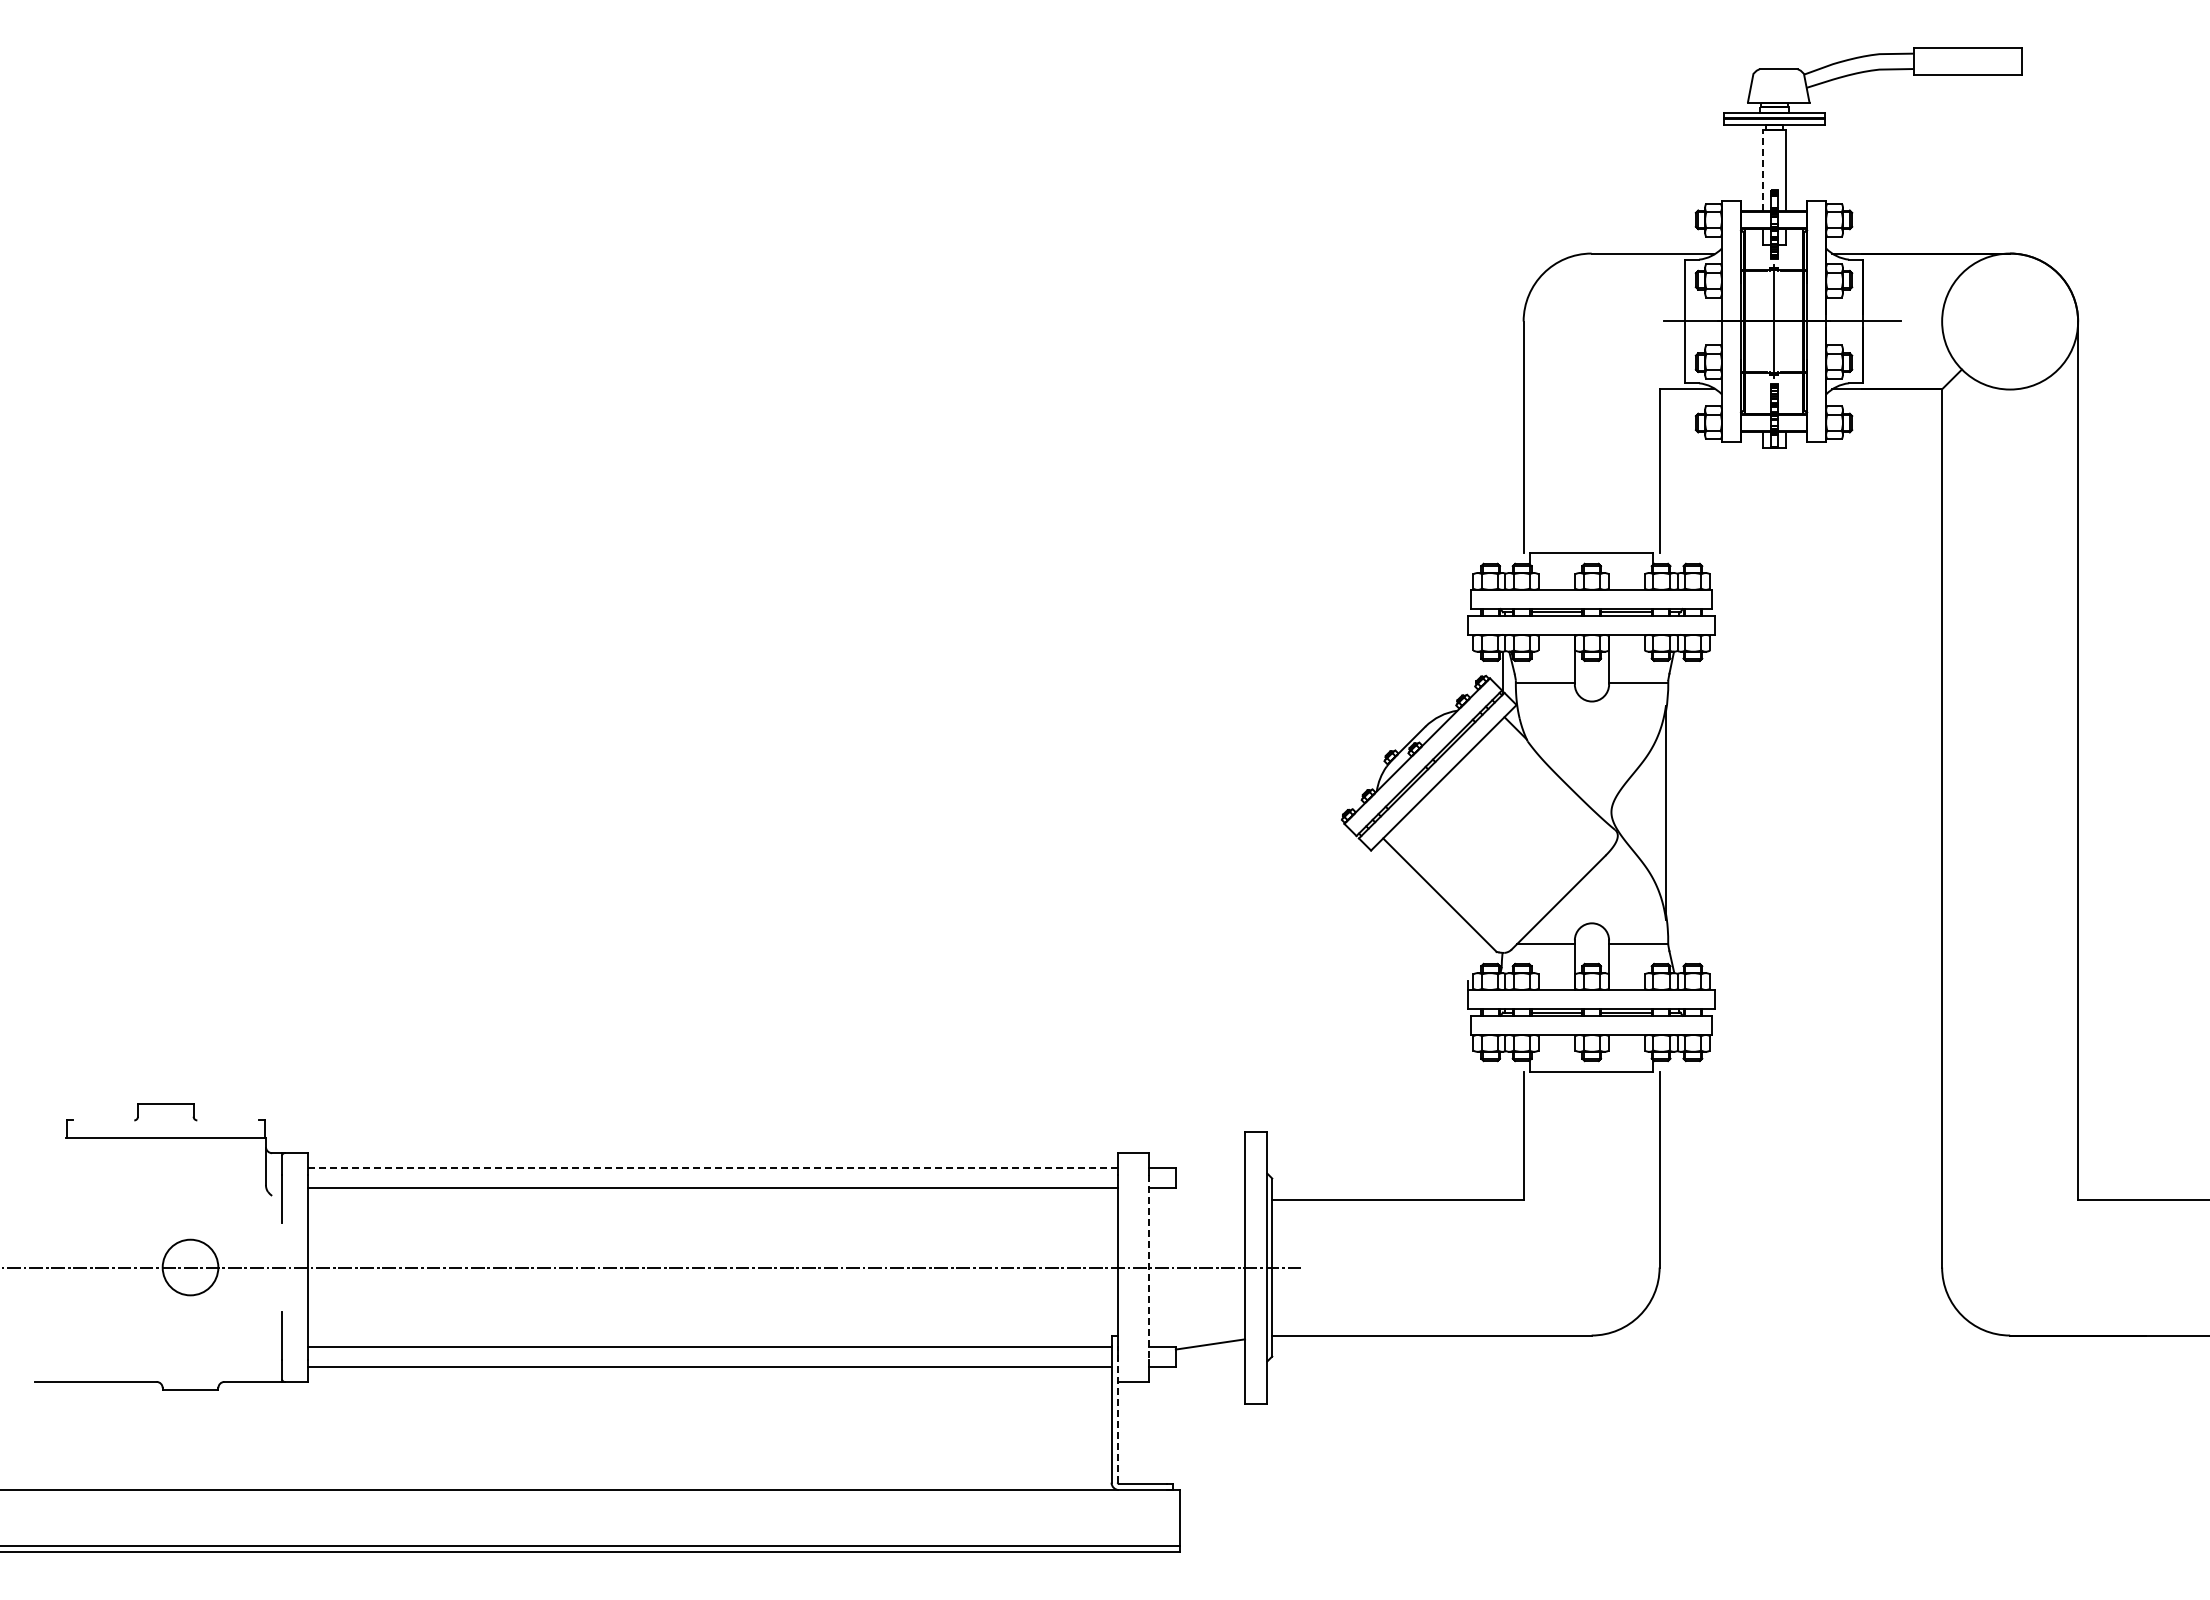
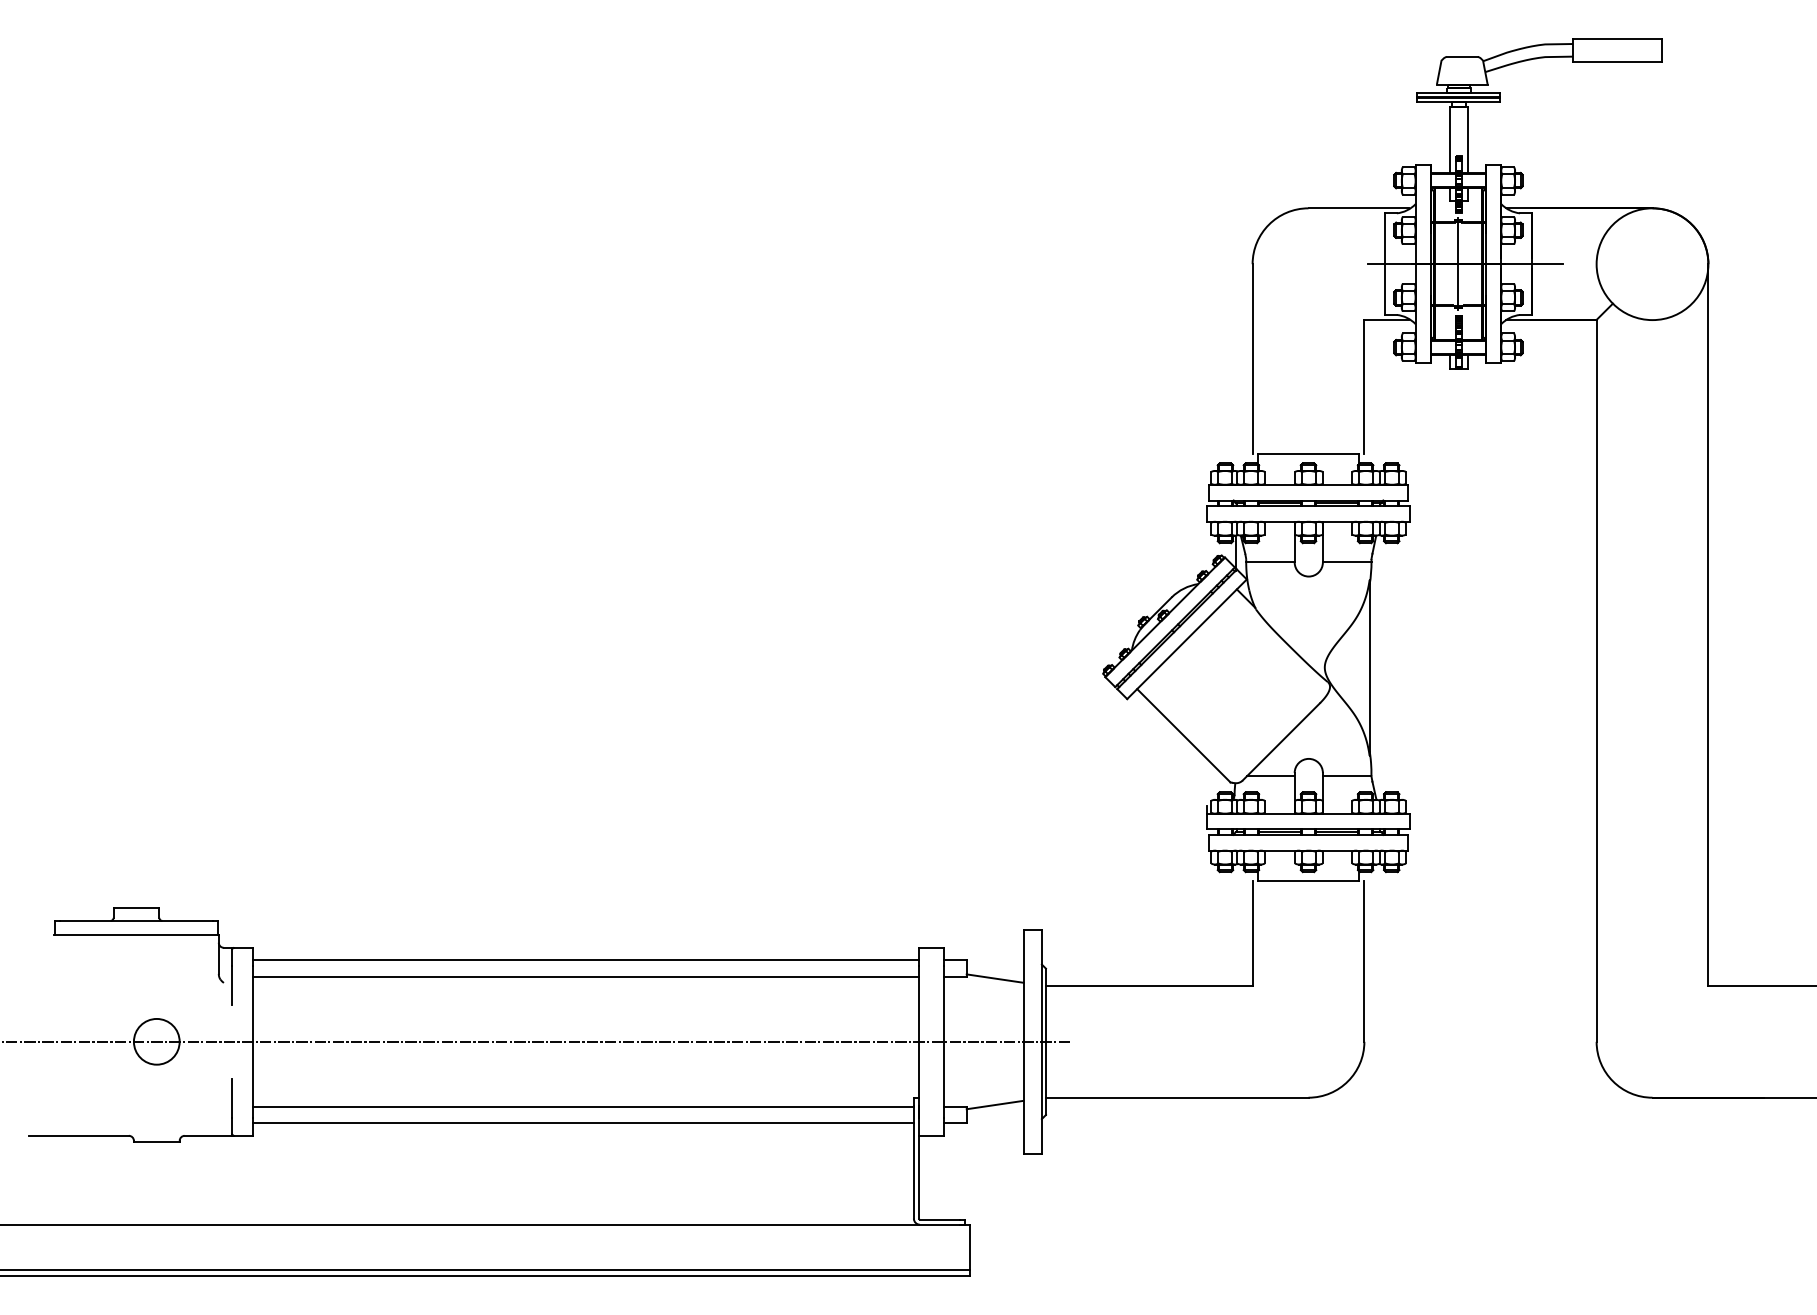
line: (1763, 170) -> (1449, 140), dashed -> solid
line: (165, 1120) -> (136, 920), added
line: (712, 1168) -> (585, 960), dashed -> solid
line: (1210, 1190) -> (995, 978), added
line: (1148, 1267) -> (944, 1041), dashed -> solid
line: (1117, 1413) -> (918, 1161), dashed -> solid

